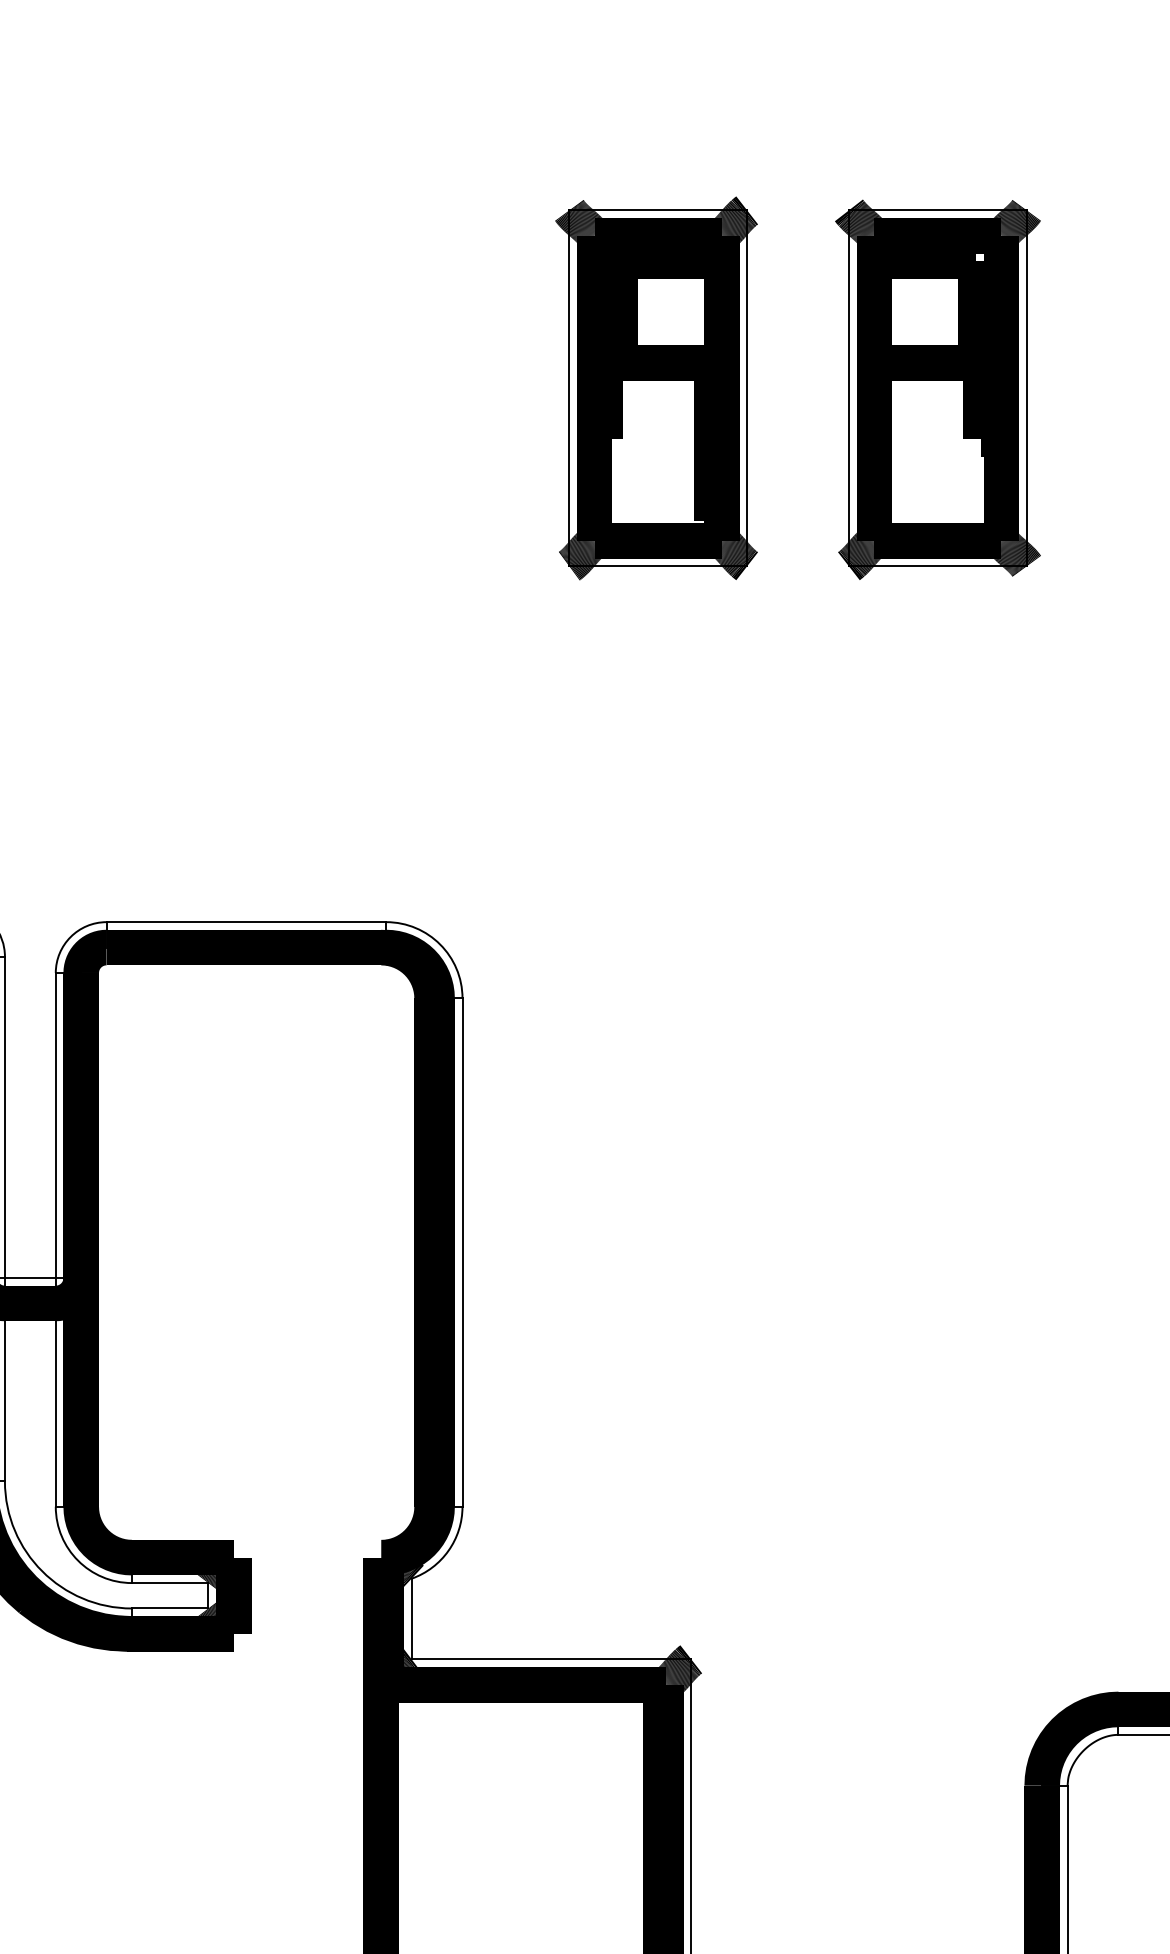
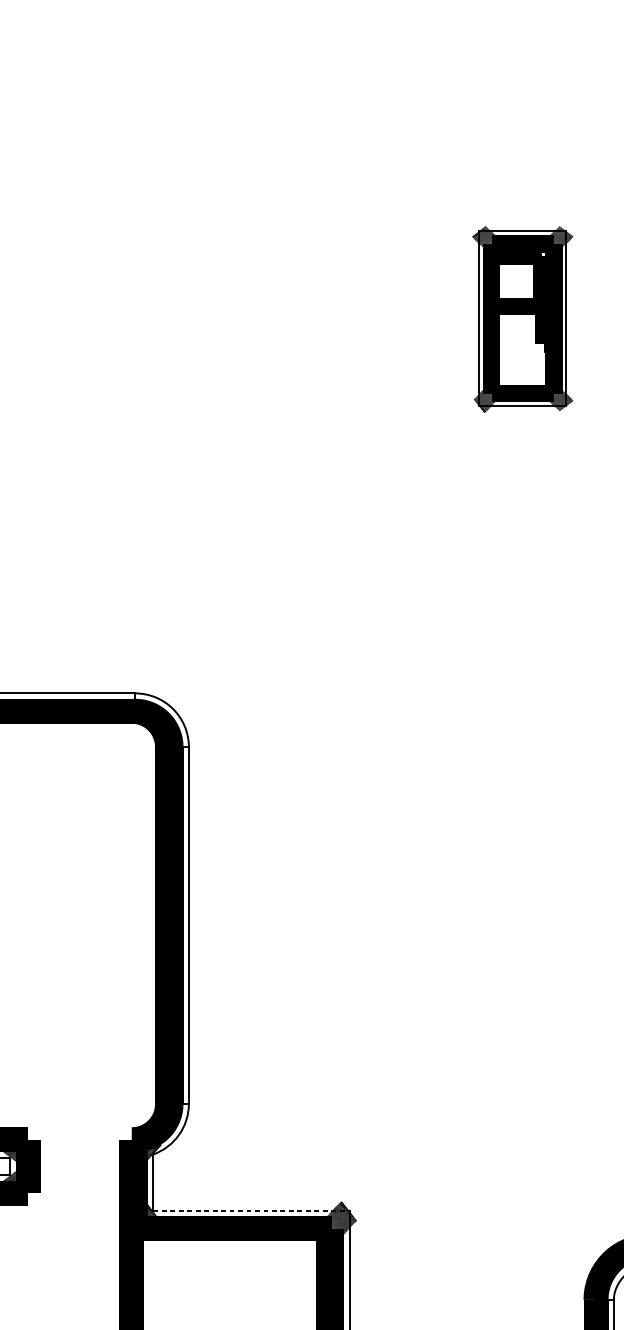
part: (656, 388) -> (325, 318), removed
part: (937, 389) -> (522, 319), size x0.7
line: (551, 1659) -> (251, 1211), solid -> dashed

